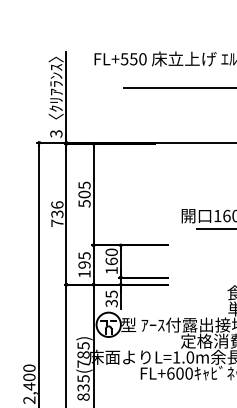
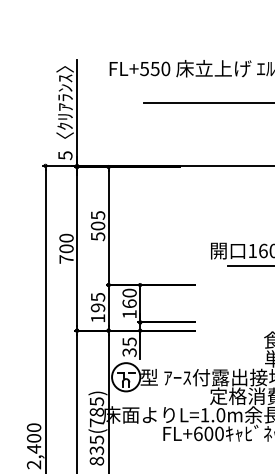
text: (55, 133) -> (64, 155), 3 -> 5
text: (57, 209) -> (66, 243), 736 -> 700

